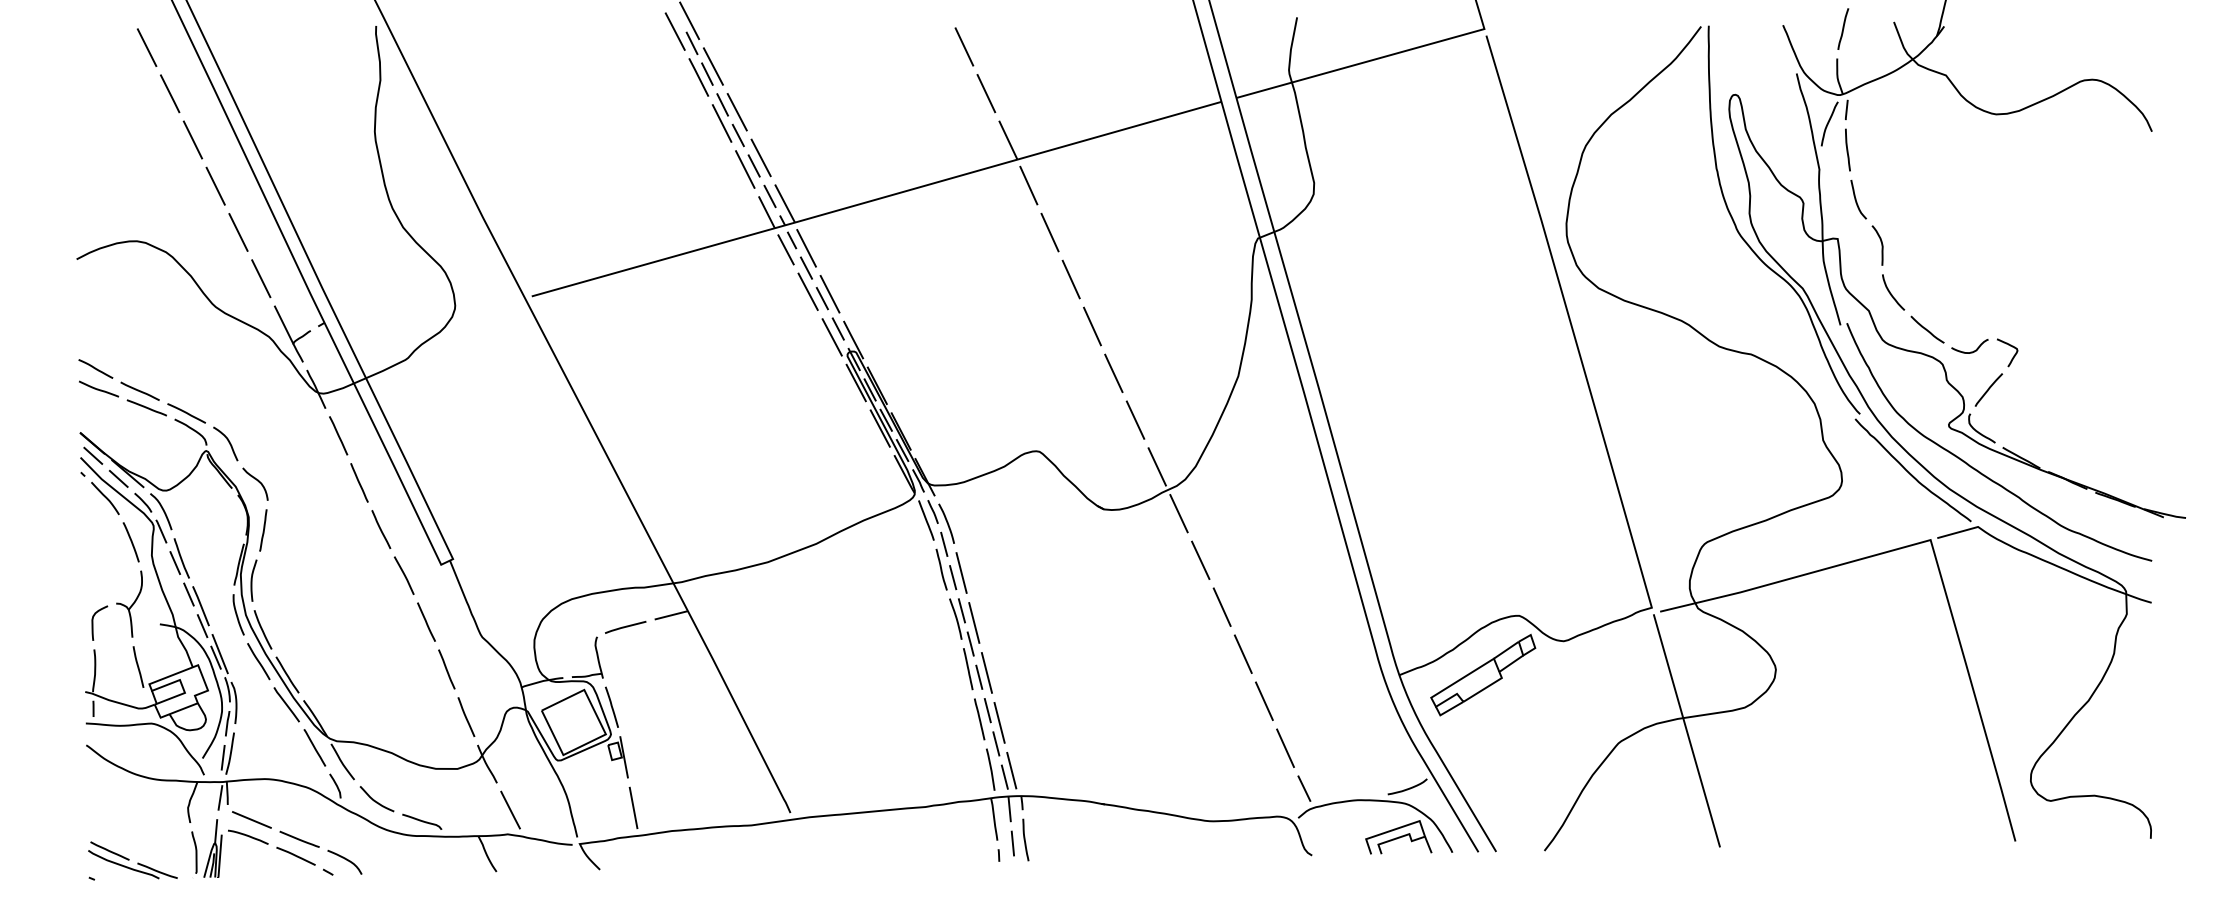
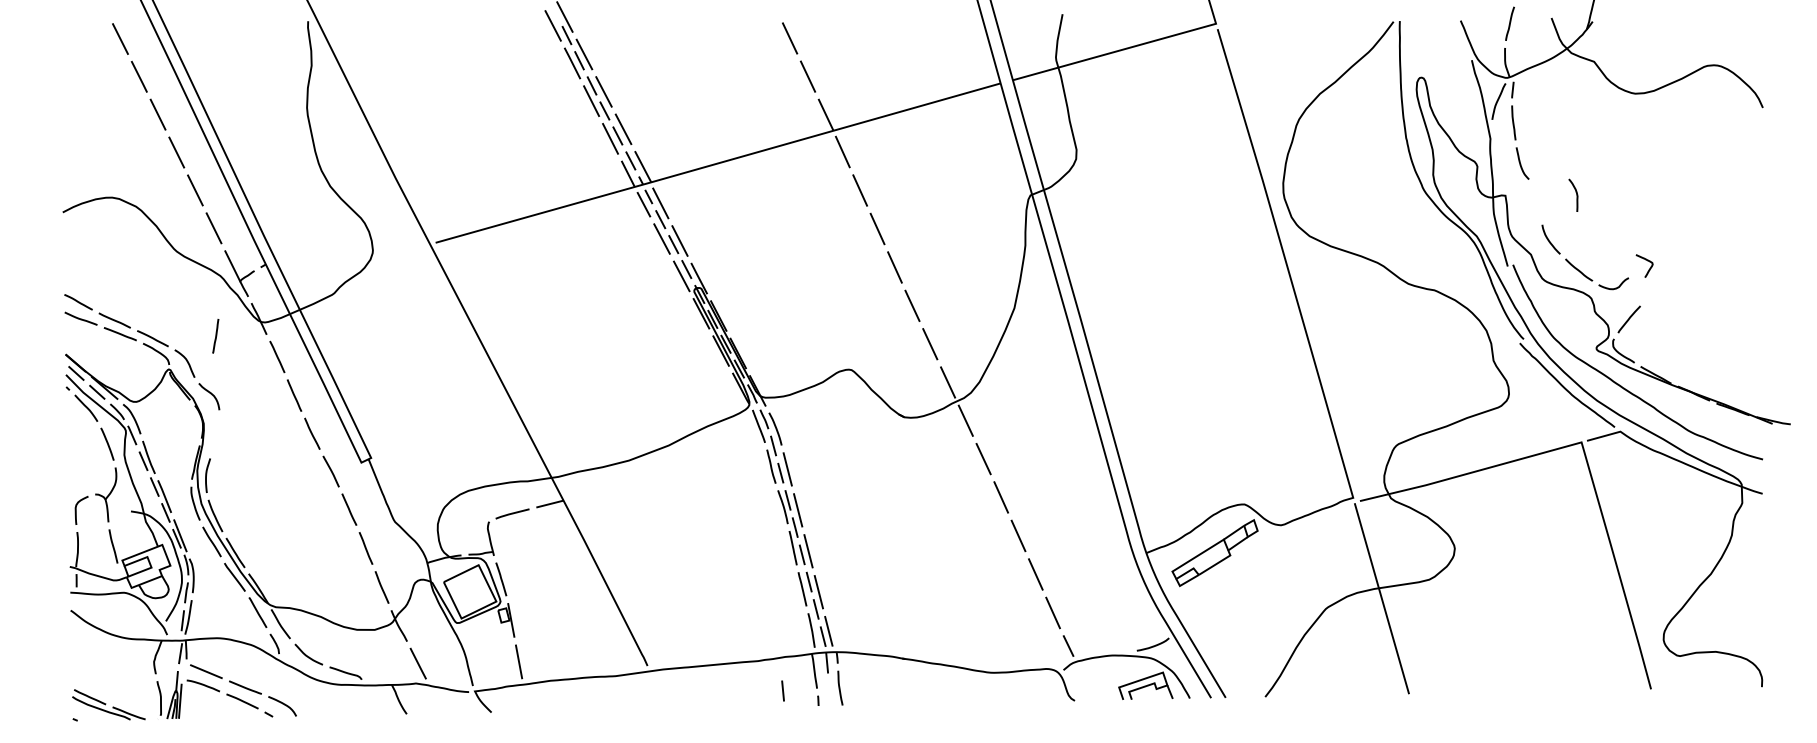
curve: (1881, 245) -> (1576, 195), moved
curve: (2010, 346) -> (1647, 260), moved
line: (263, 530) -> (215, 336), moved
line: (1012, 843) -> (782, 690), moved

